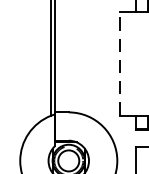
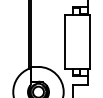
line: (118, 63) -> (64, 41), dashed -> solid

